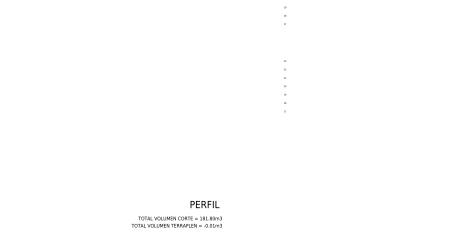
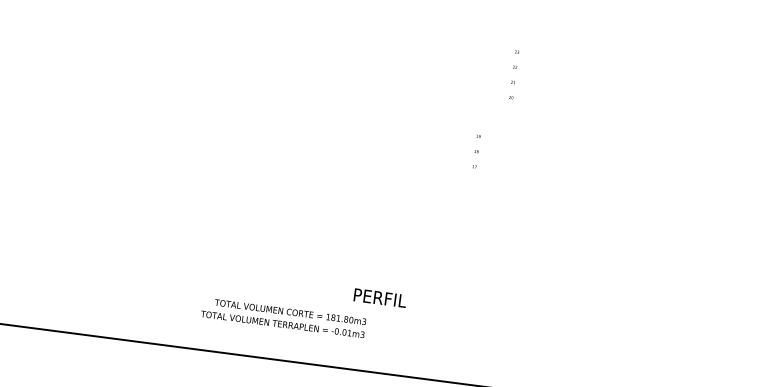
text: (285, 103) -> (477, 152), moved
text: (204, 204) -> (379, 297), moved

